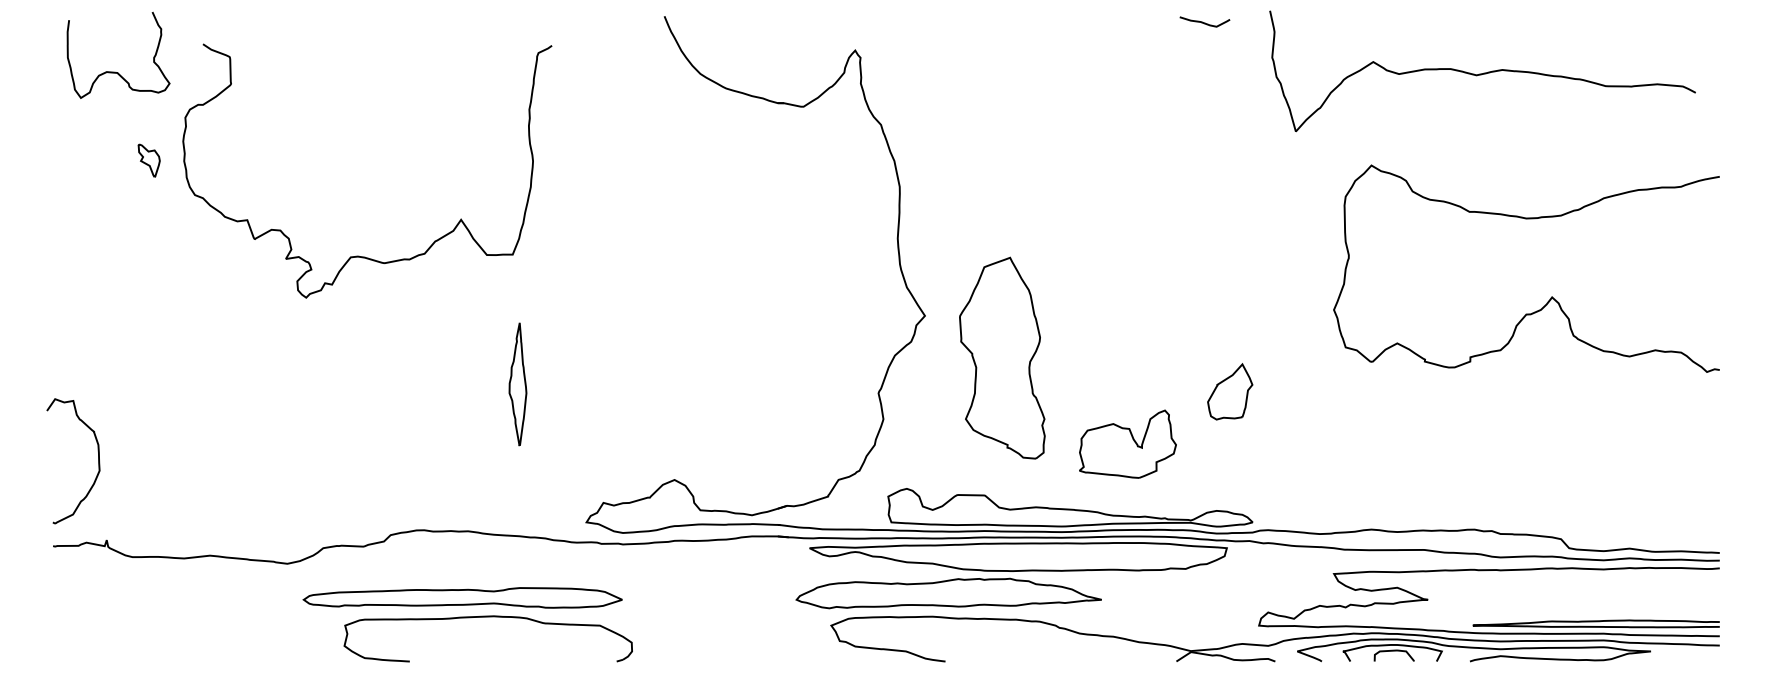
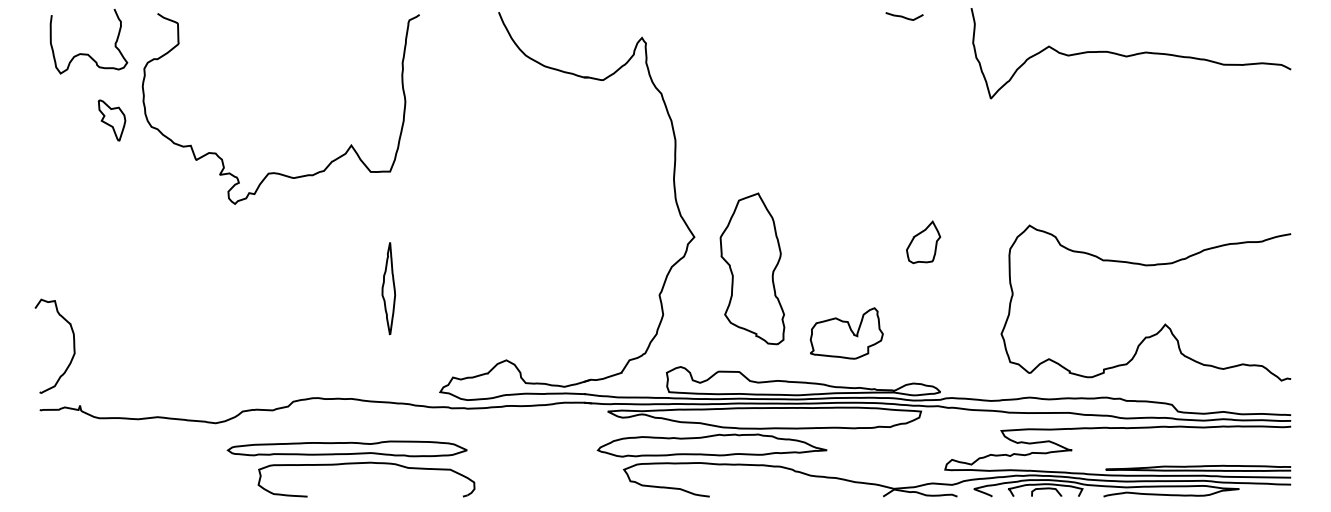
curve: (1483, 72) -> (1131, 54), moved
part: (148, 160) -> (111, 120), size x1.67
curve: (359, 255) -> (275, 172), moved
curve: (1551, 296) -> (1164, 323), moved
part: (1230, 391) -> (923, 242), moved

